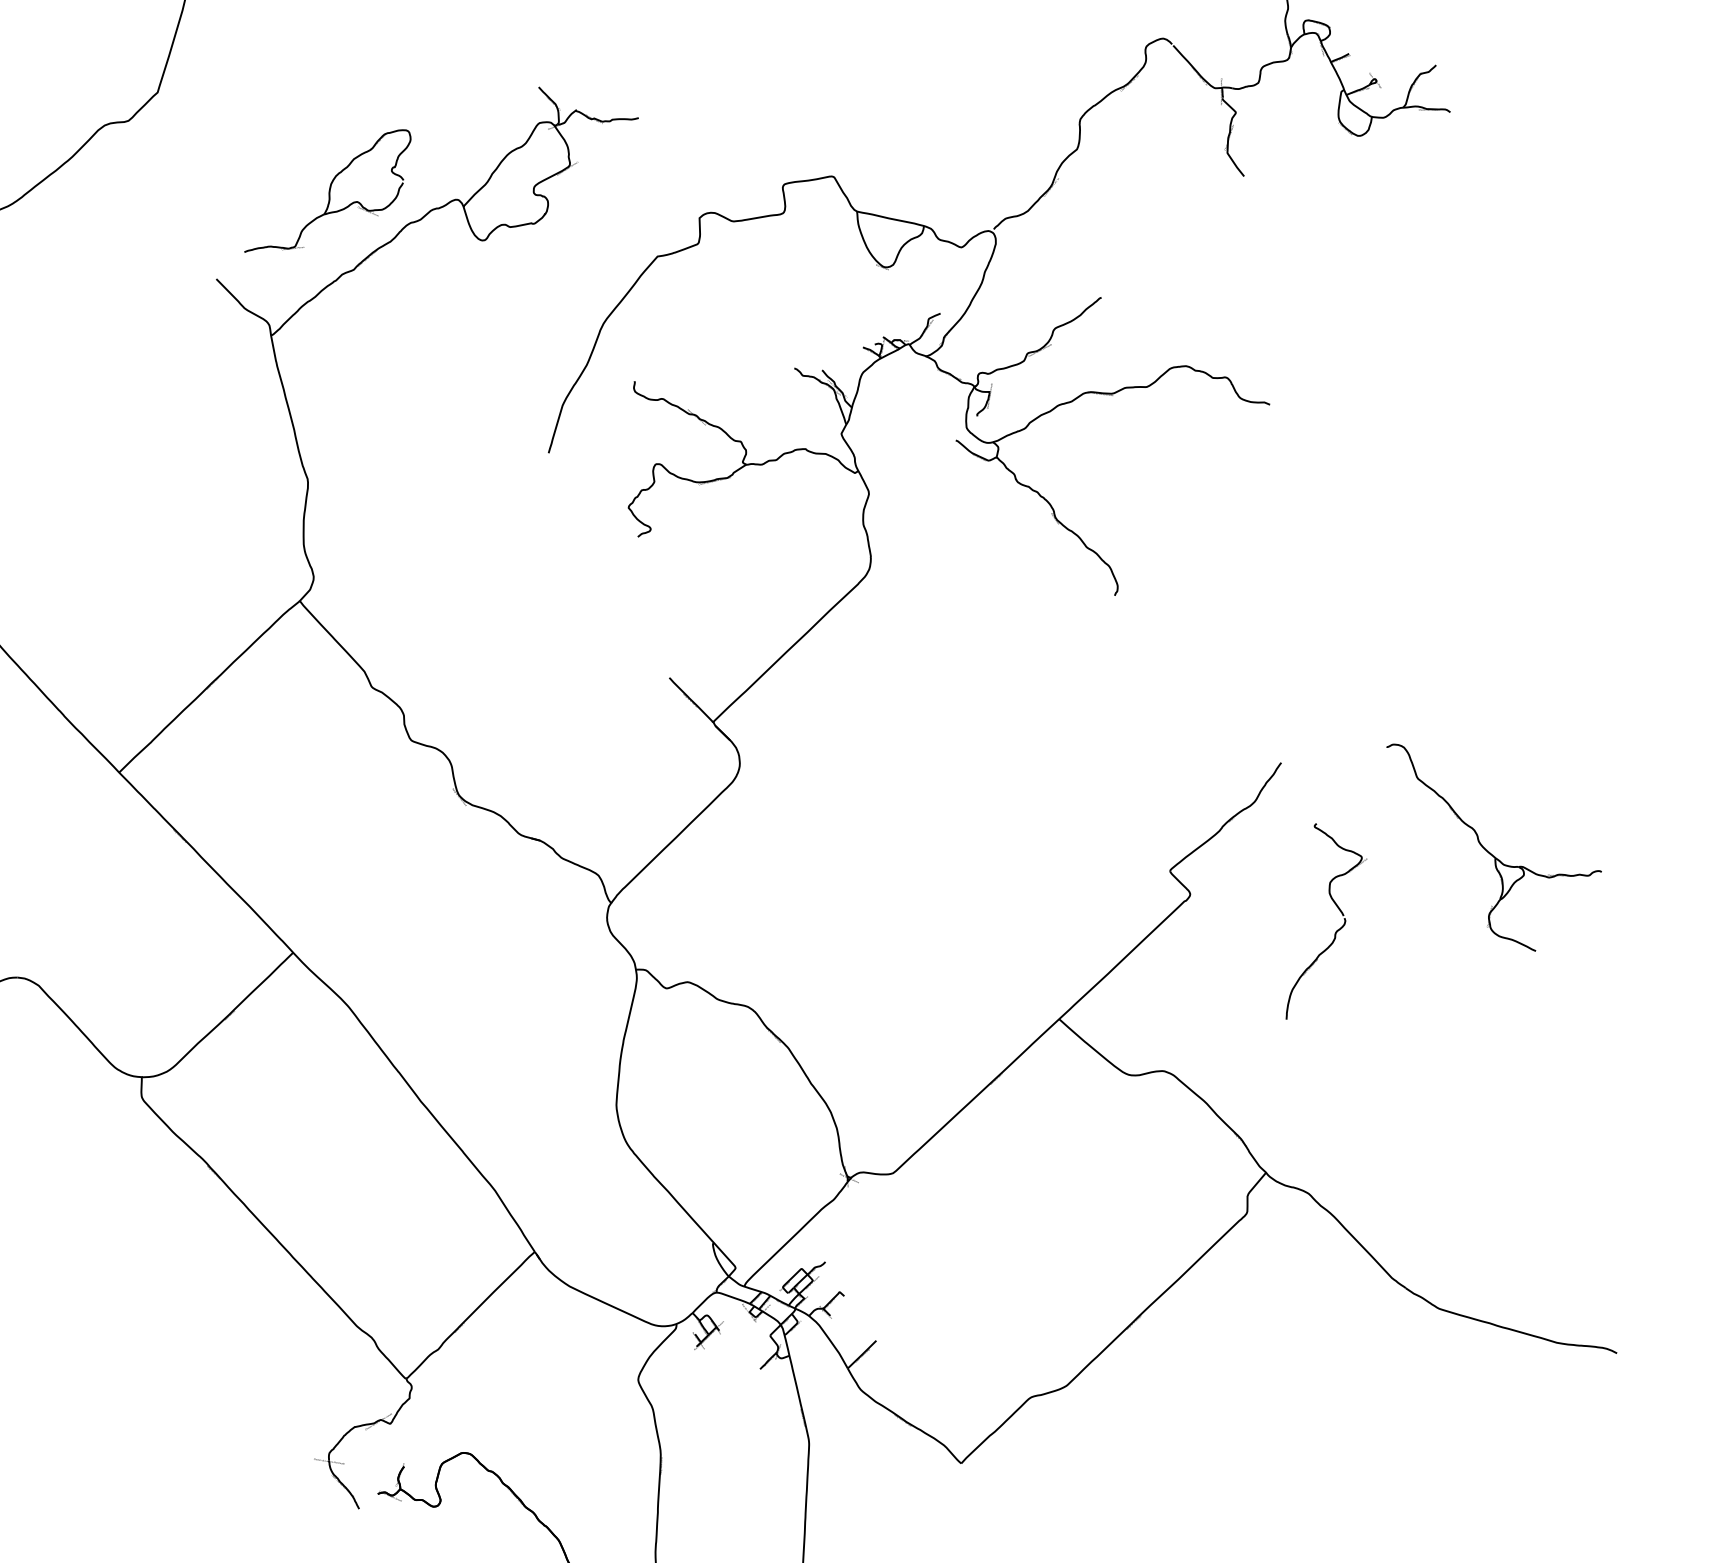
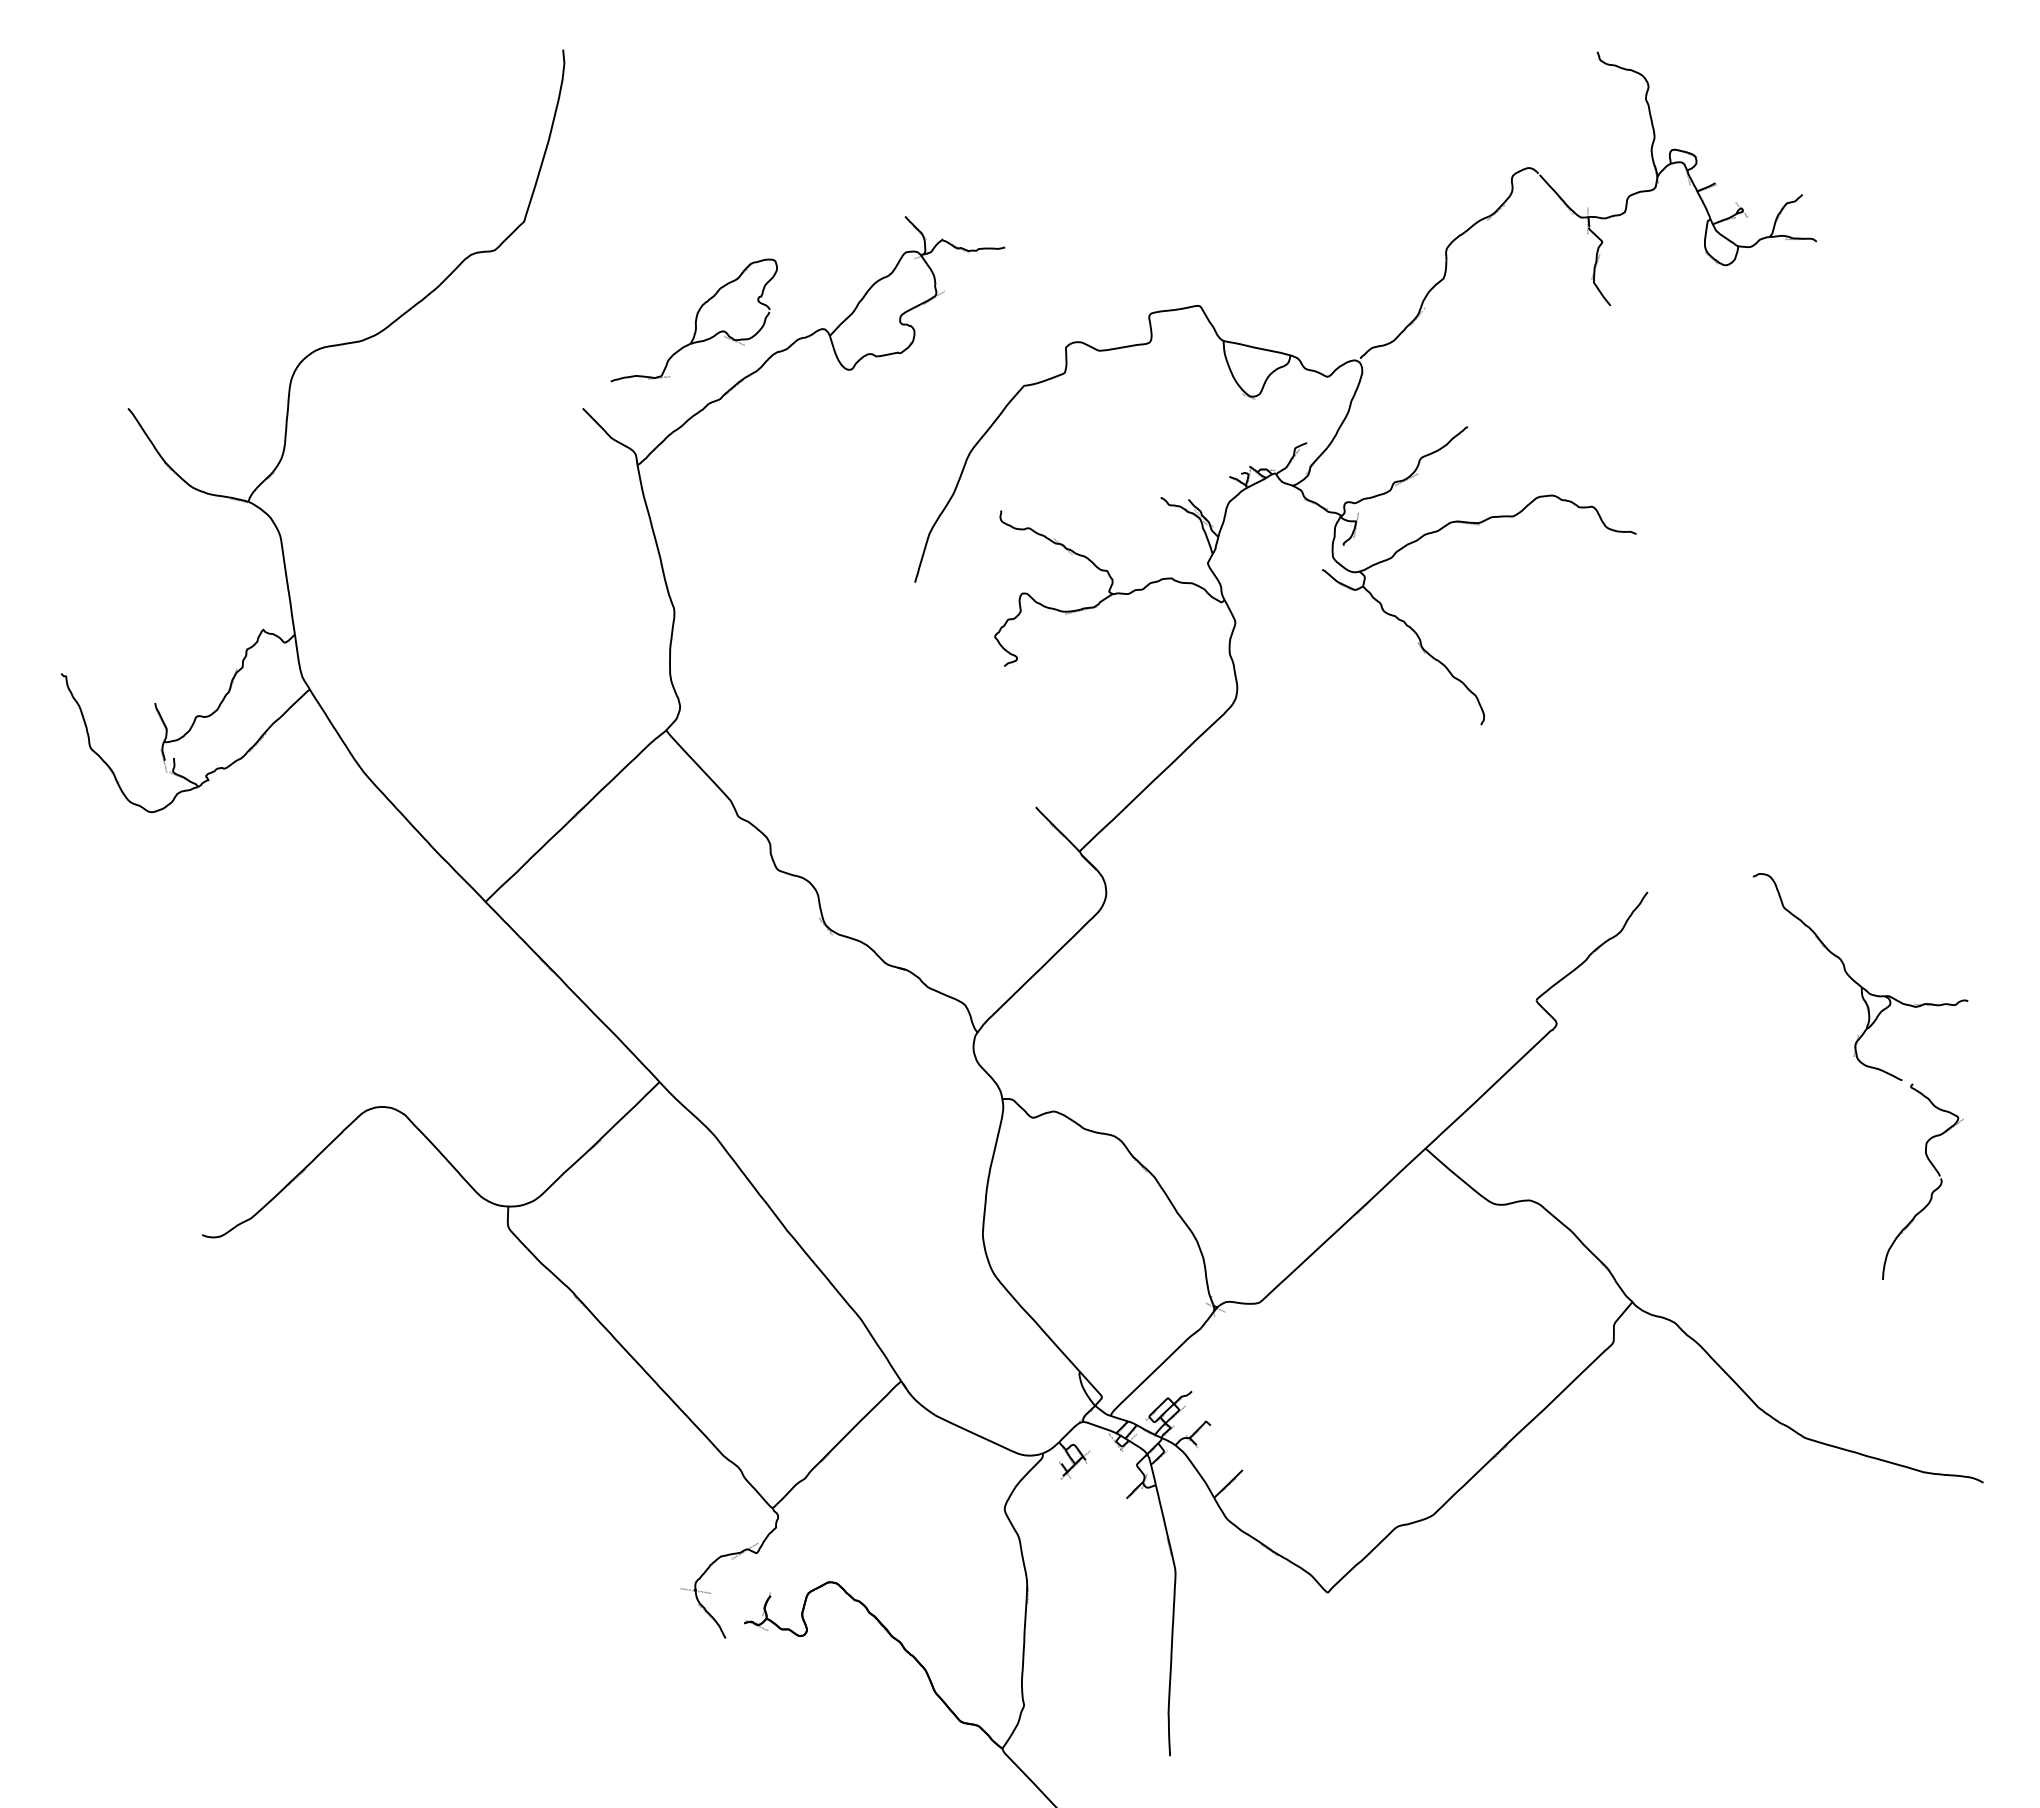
part: (1336, 931) -> (1932, 1191), moved

